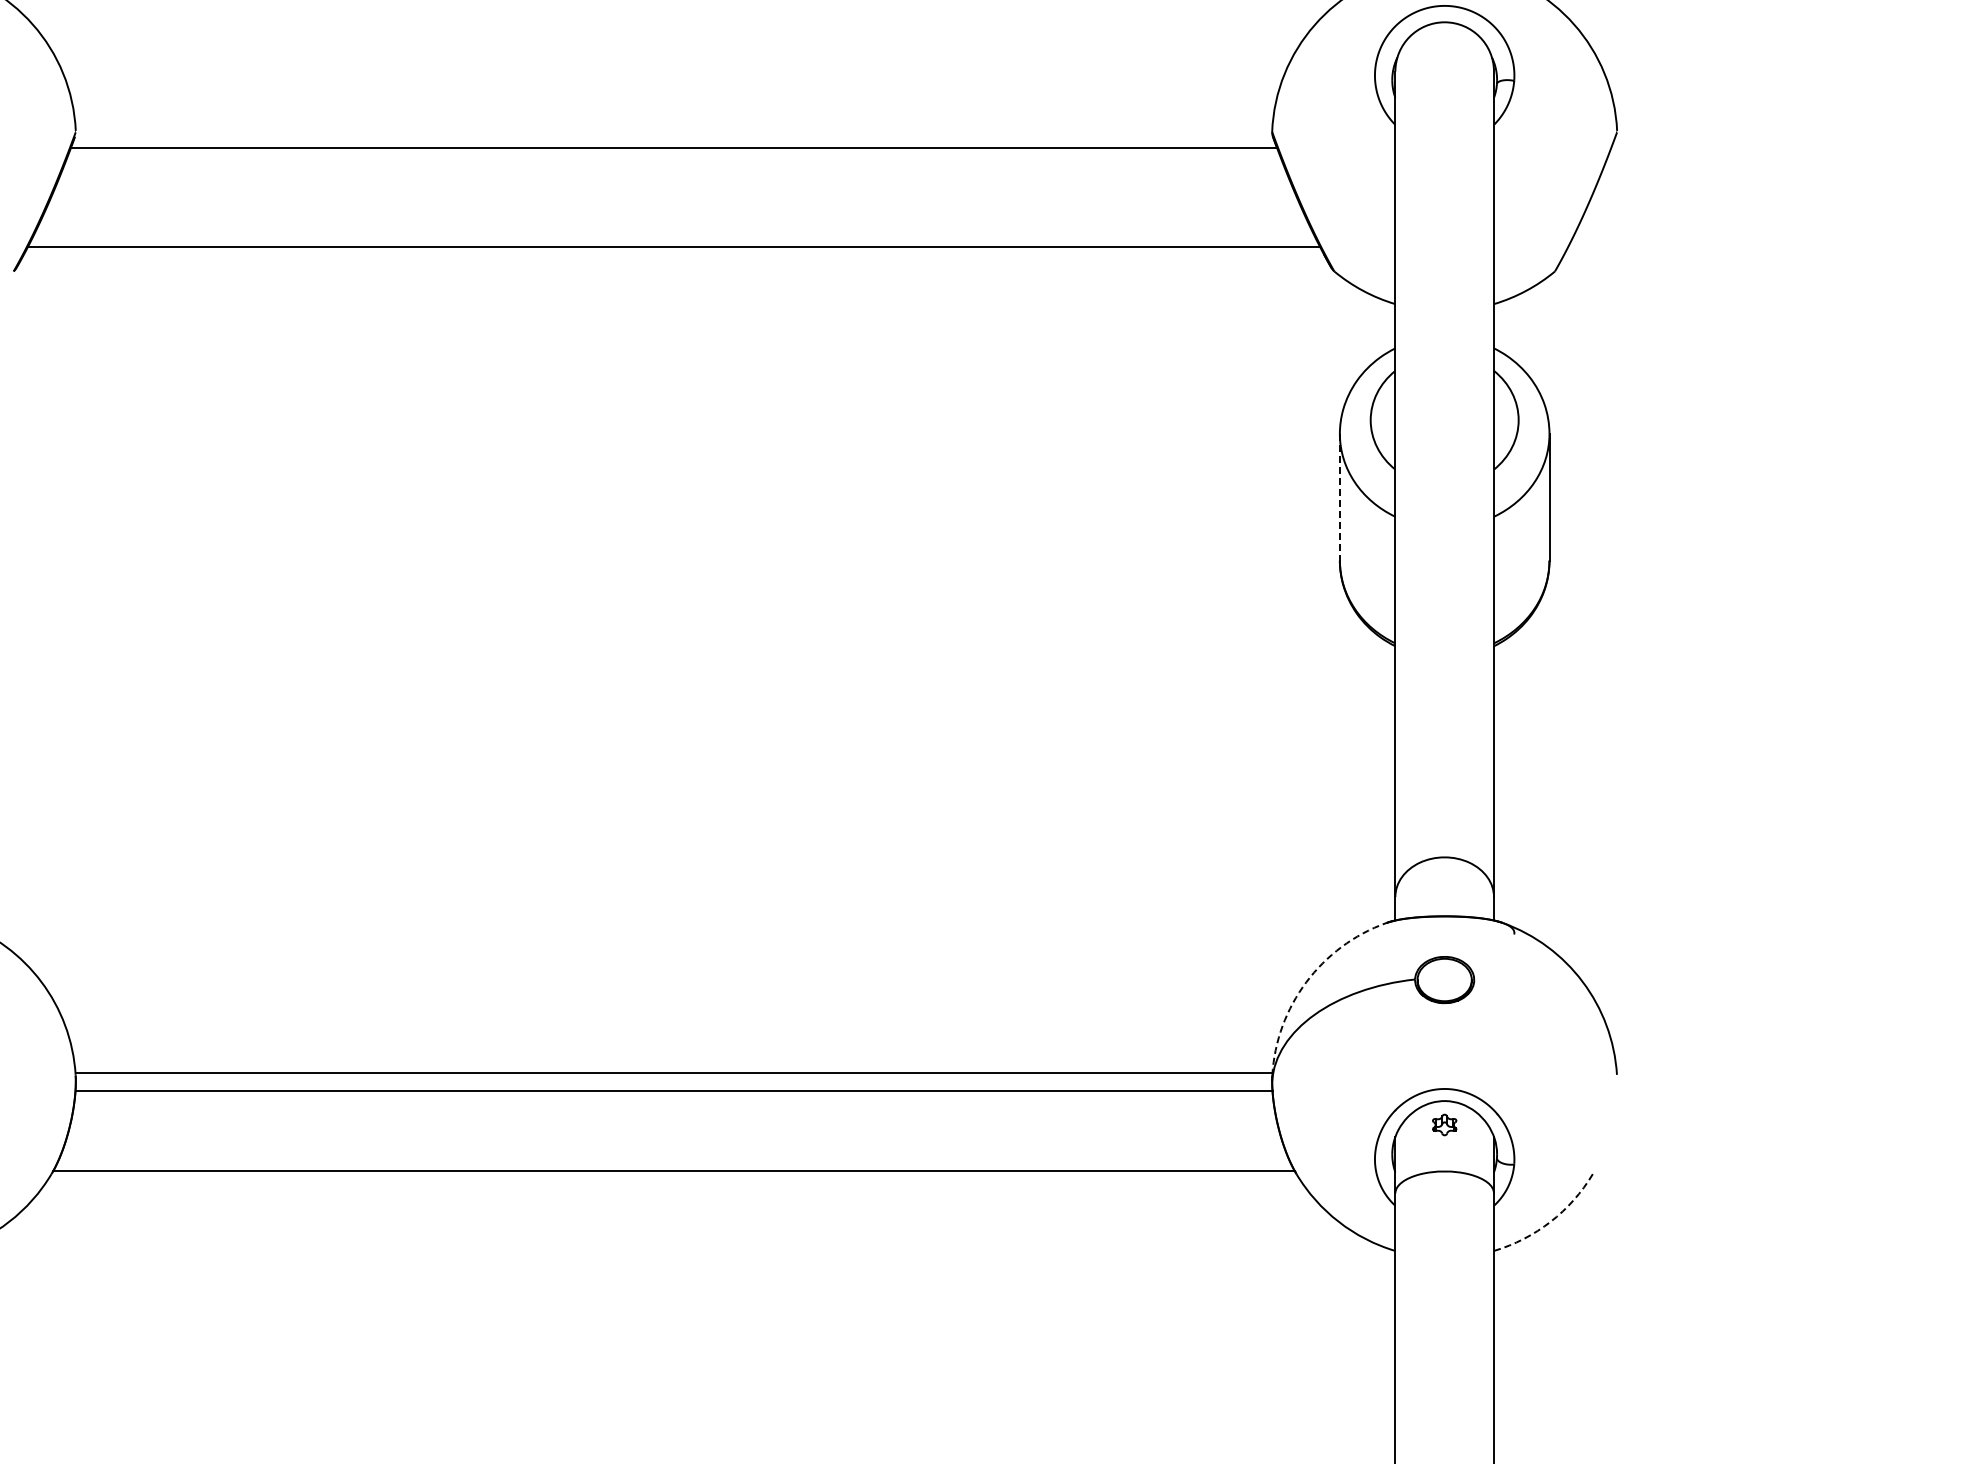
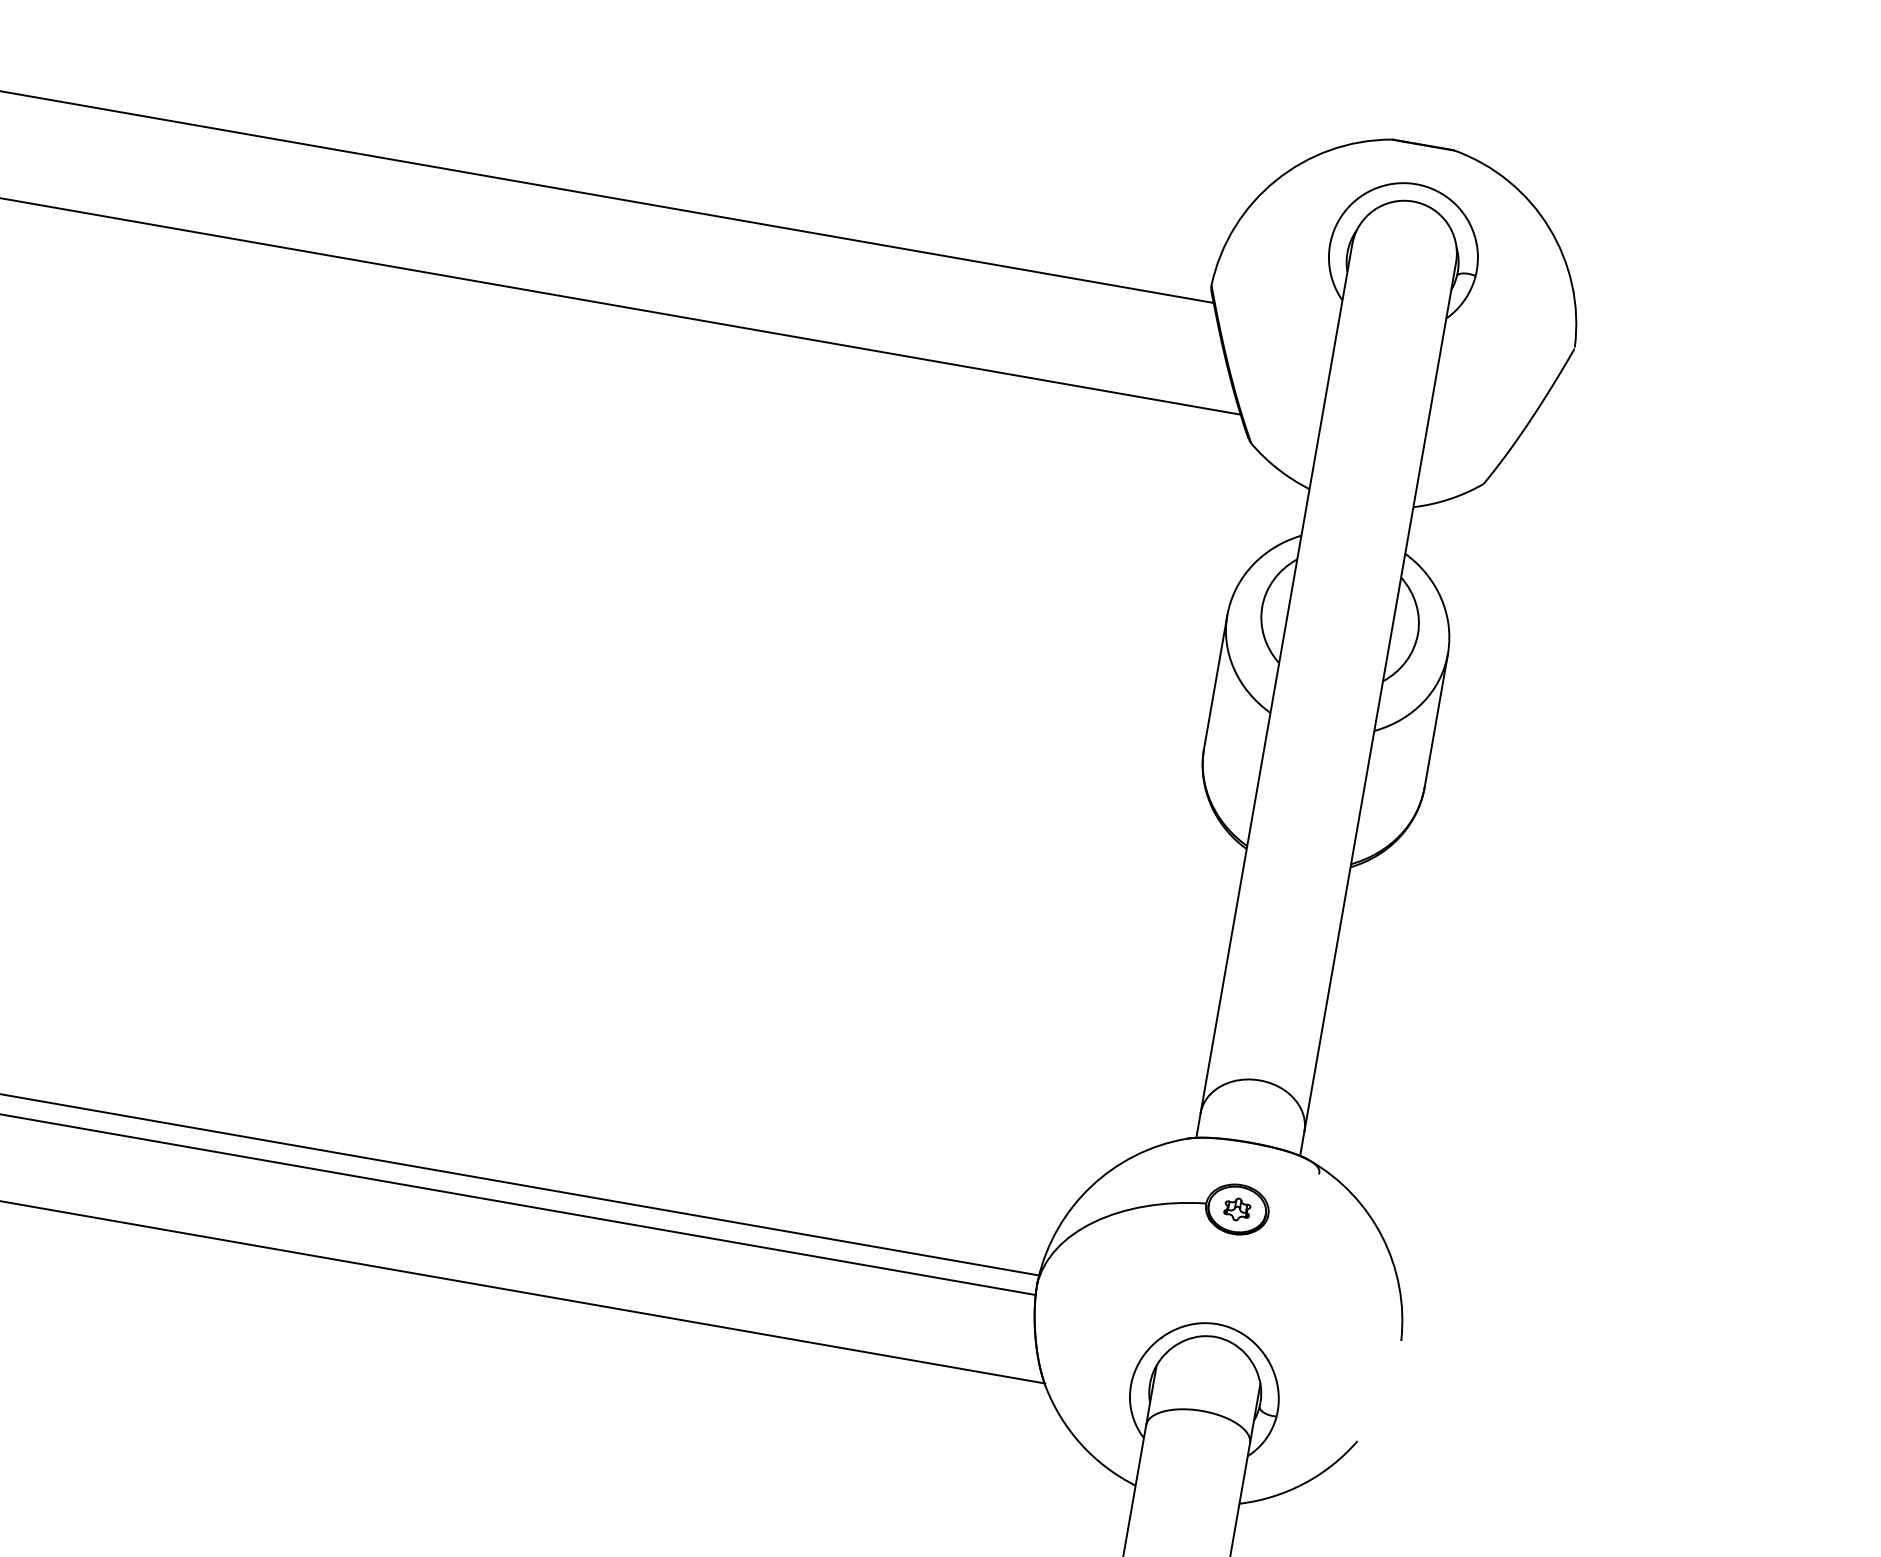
line: (1339, 497) -> (1215, 682), dashed -> solid
arc: (1306, 982) -> (1091, 1186), dashed -> solid
part: (1444, 1124) -> (1237, 1208), moved
arc: (1550, 1221) -> (1304, 1483), dashed -> solid

